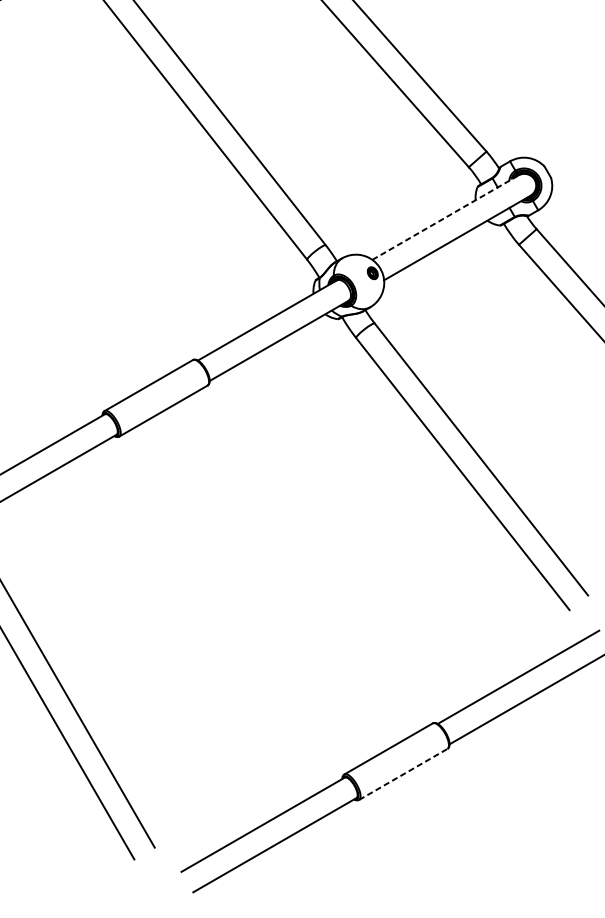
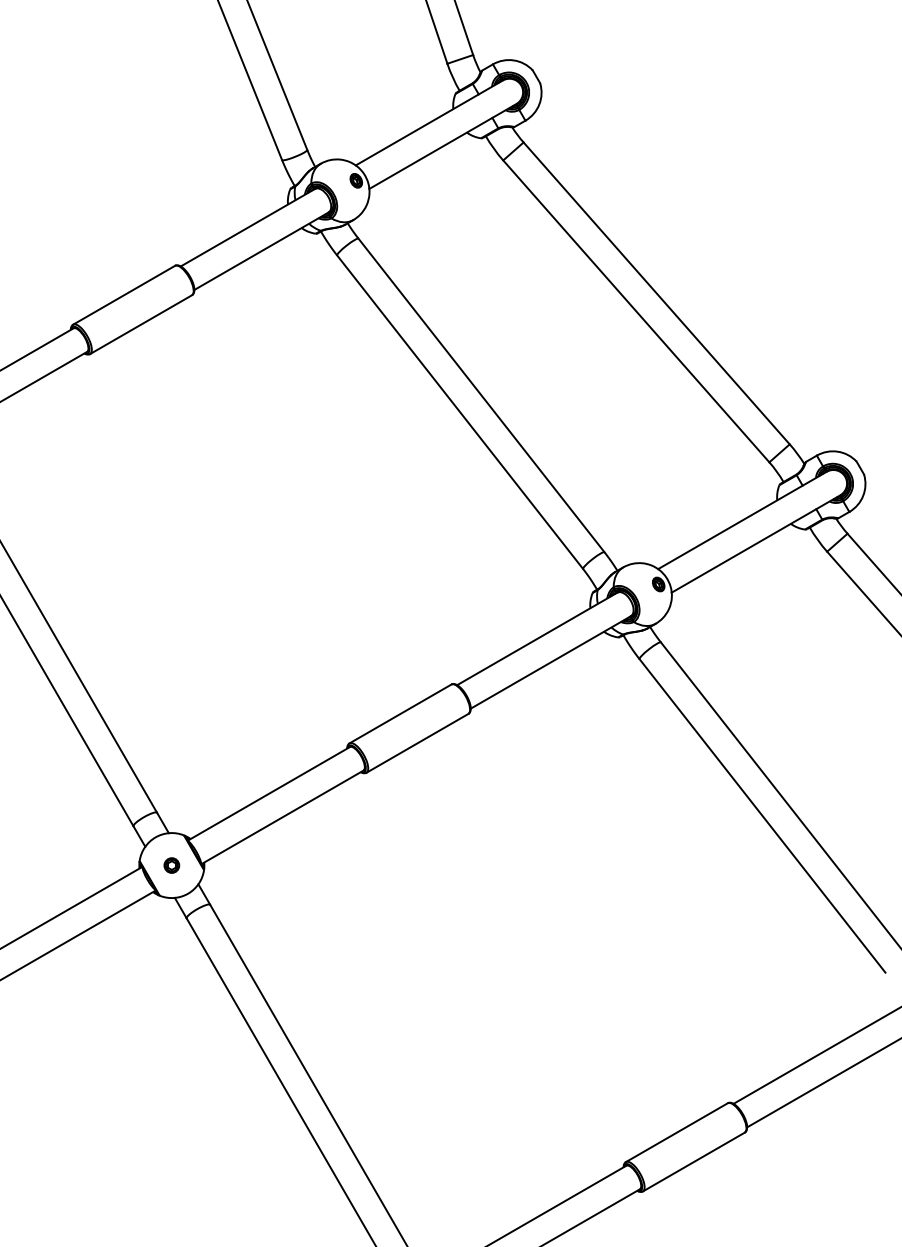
line: (445, 217) -> (742, 520), dashed -> solid
line: (403, 774) -> (693, 1162), dashed -> solid

